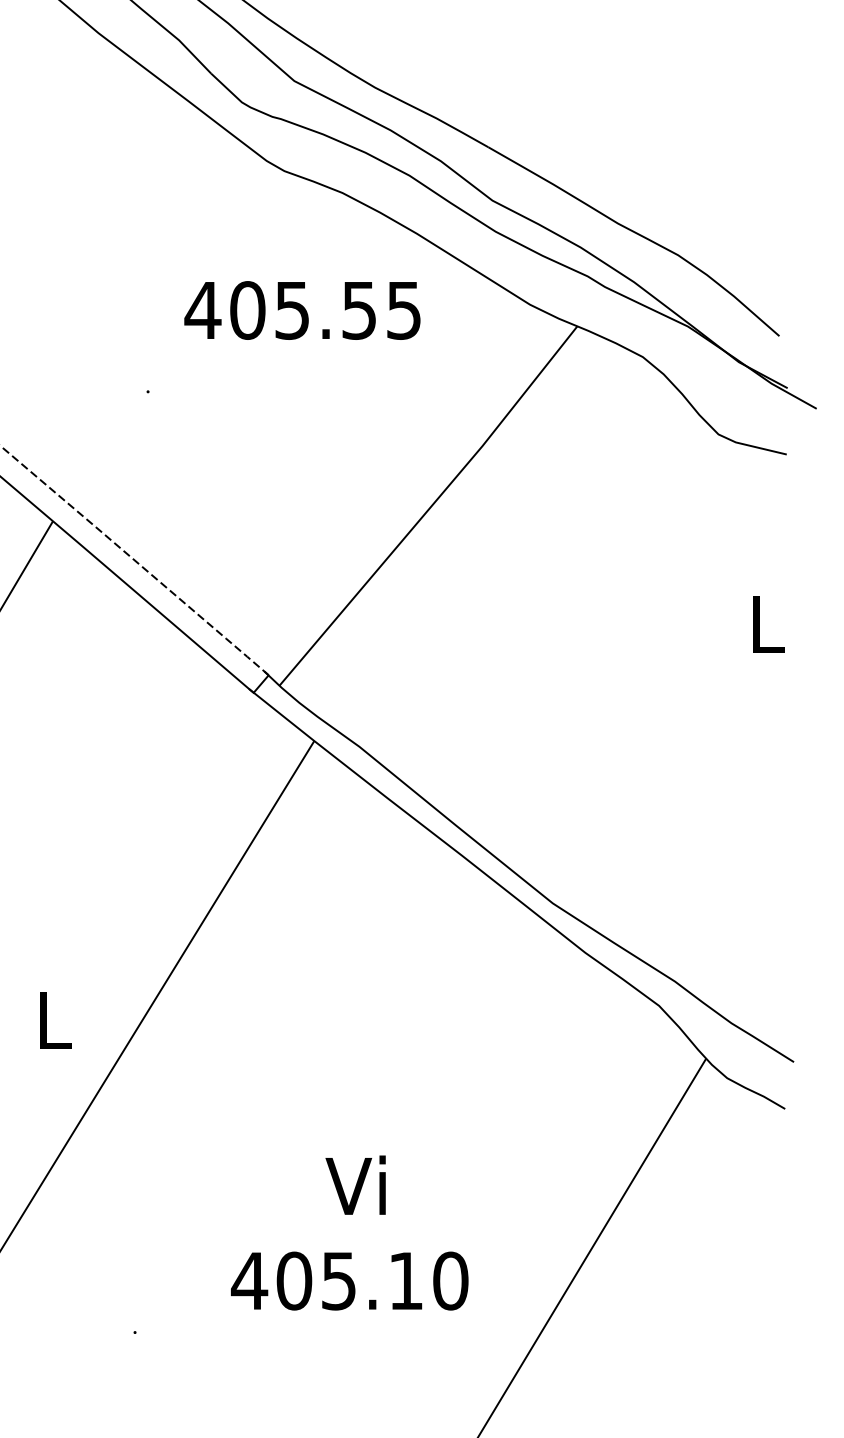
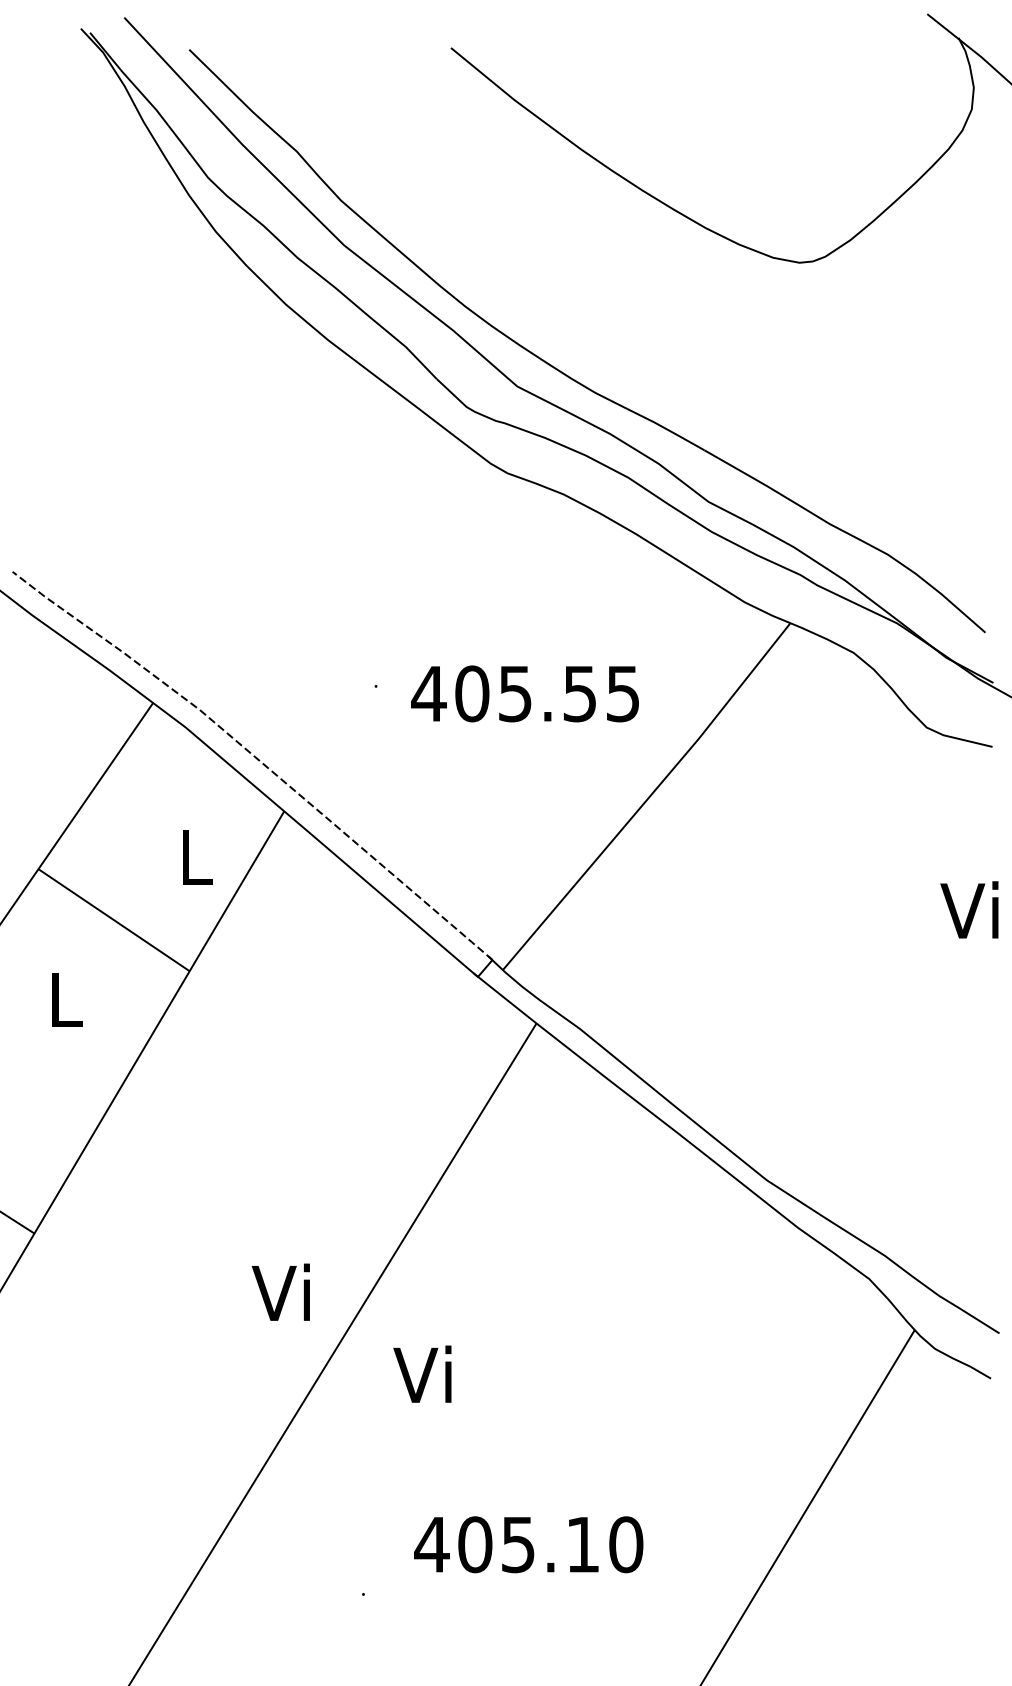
text: (301, 310) -> (524, 693), moved
text: (762, 622) -> (969, 909), L -> Vi
text: (49, 1018) -> (280, 1291), L -> Vi
text: (355, 1184) -> (422, 1373), moved
text: (349, 1280) -> (528, 1544), moved

